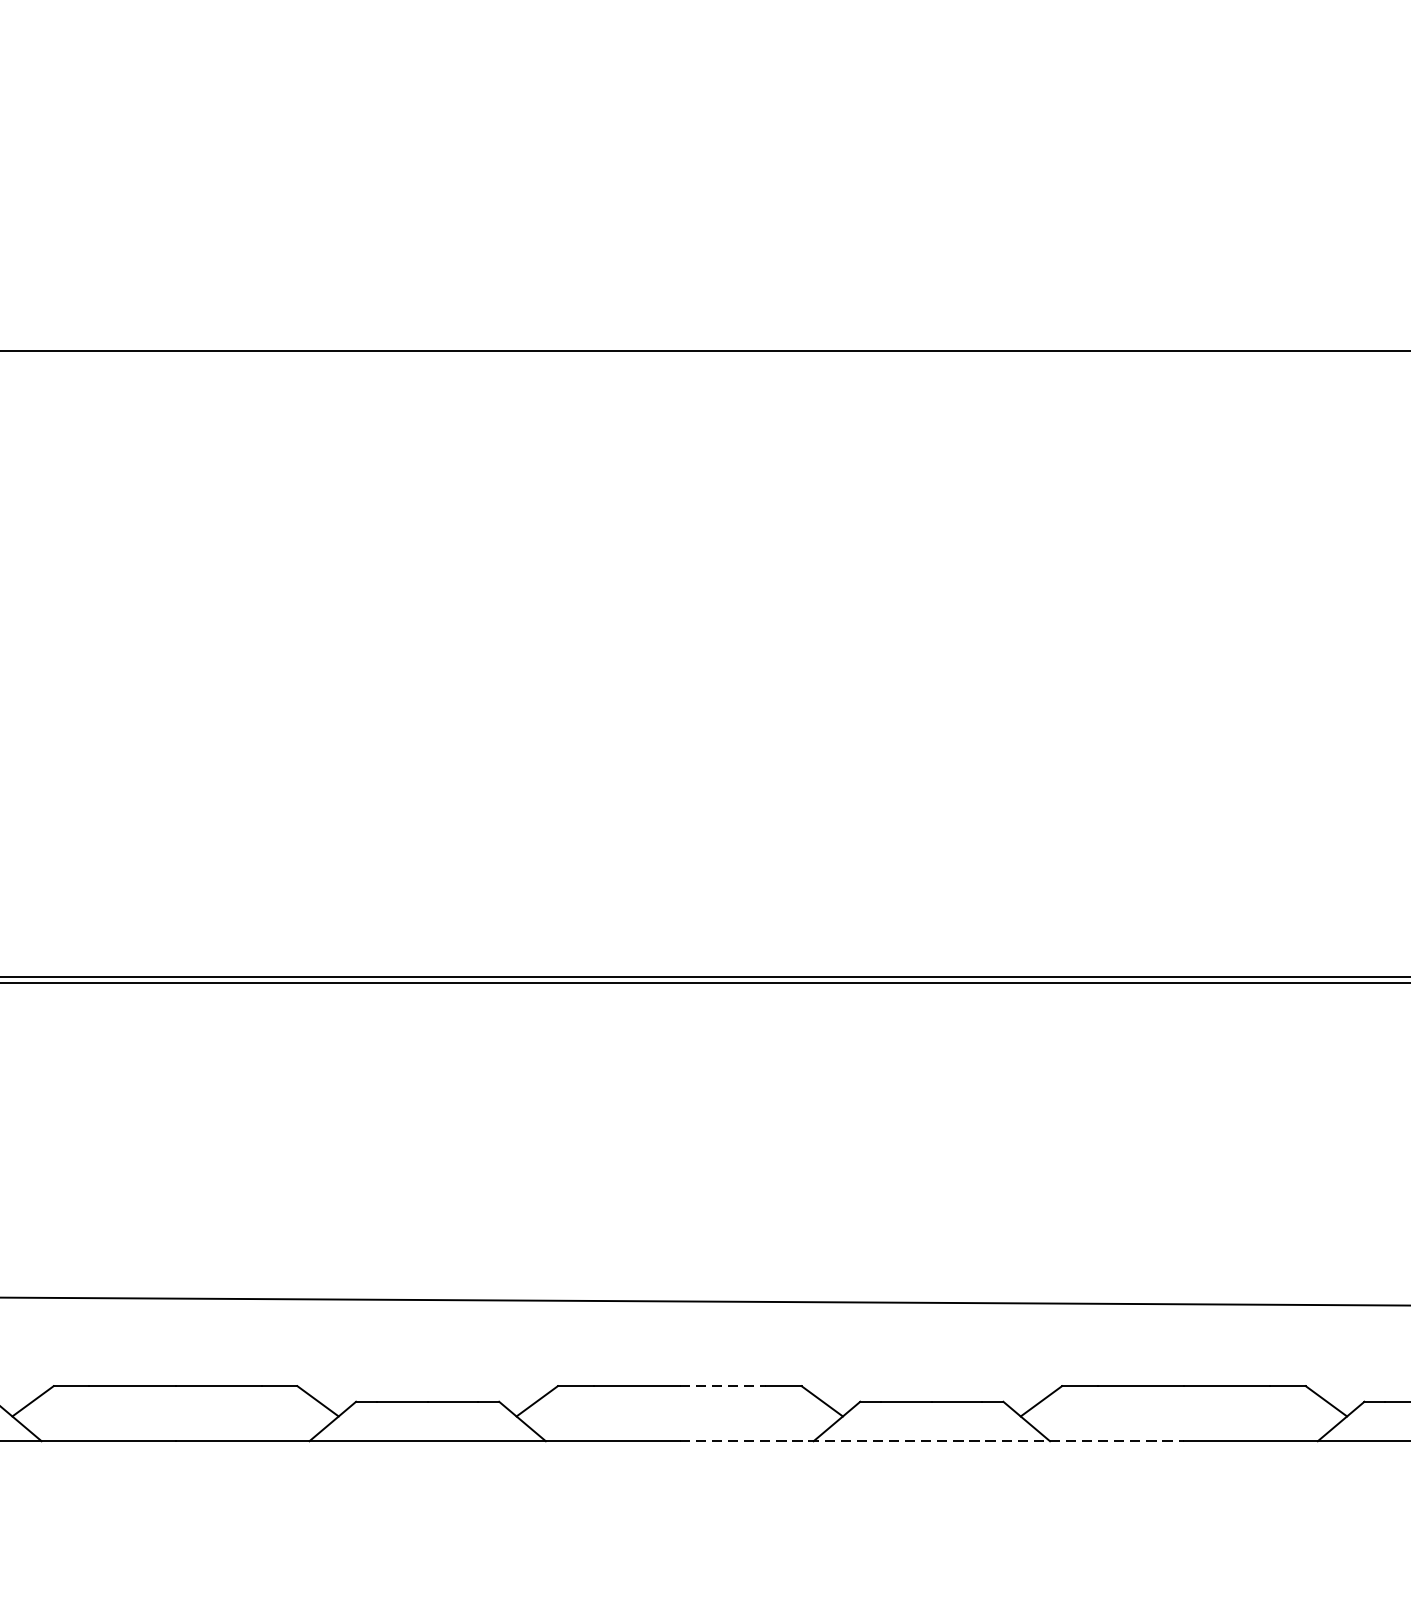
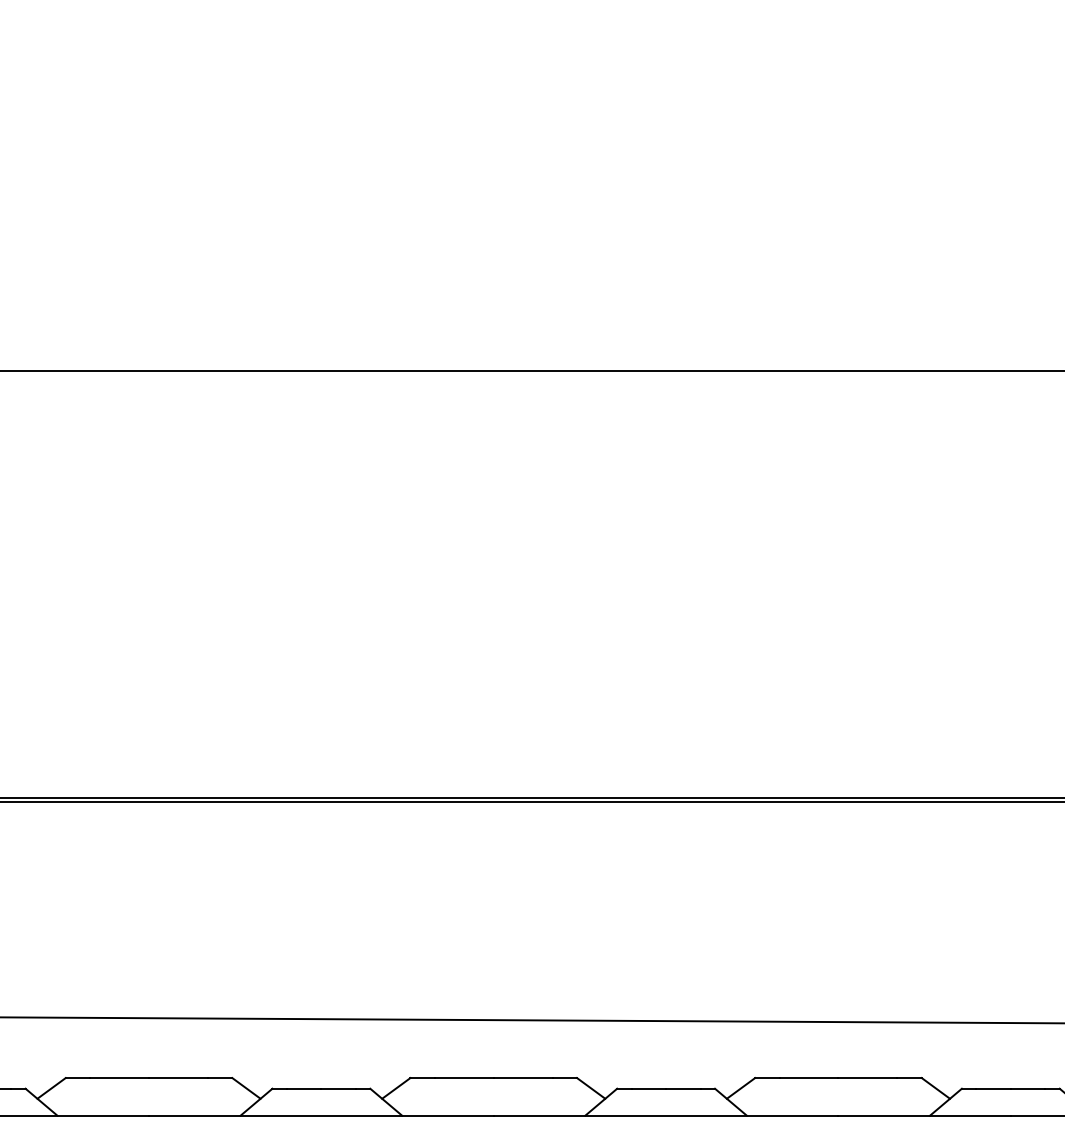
line: (723, 1386) -> (523, 1078), dashed -> solid
line: (932, 1440) -> (666, 1115), dashed -> solid

